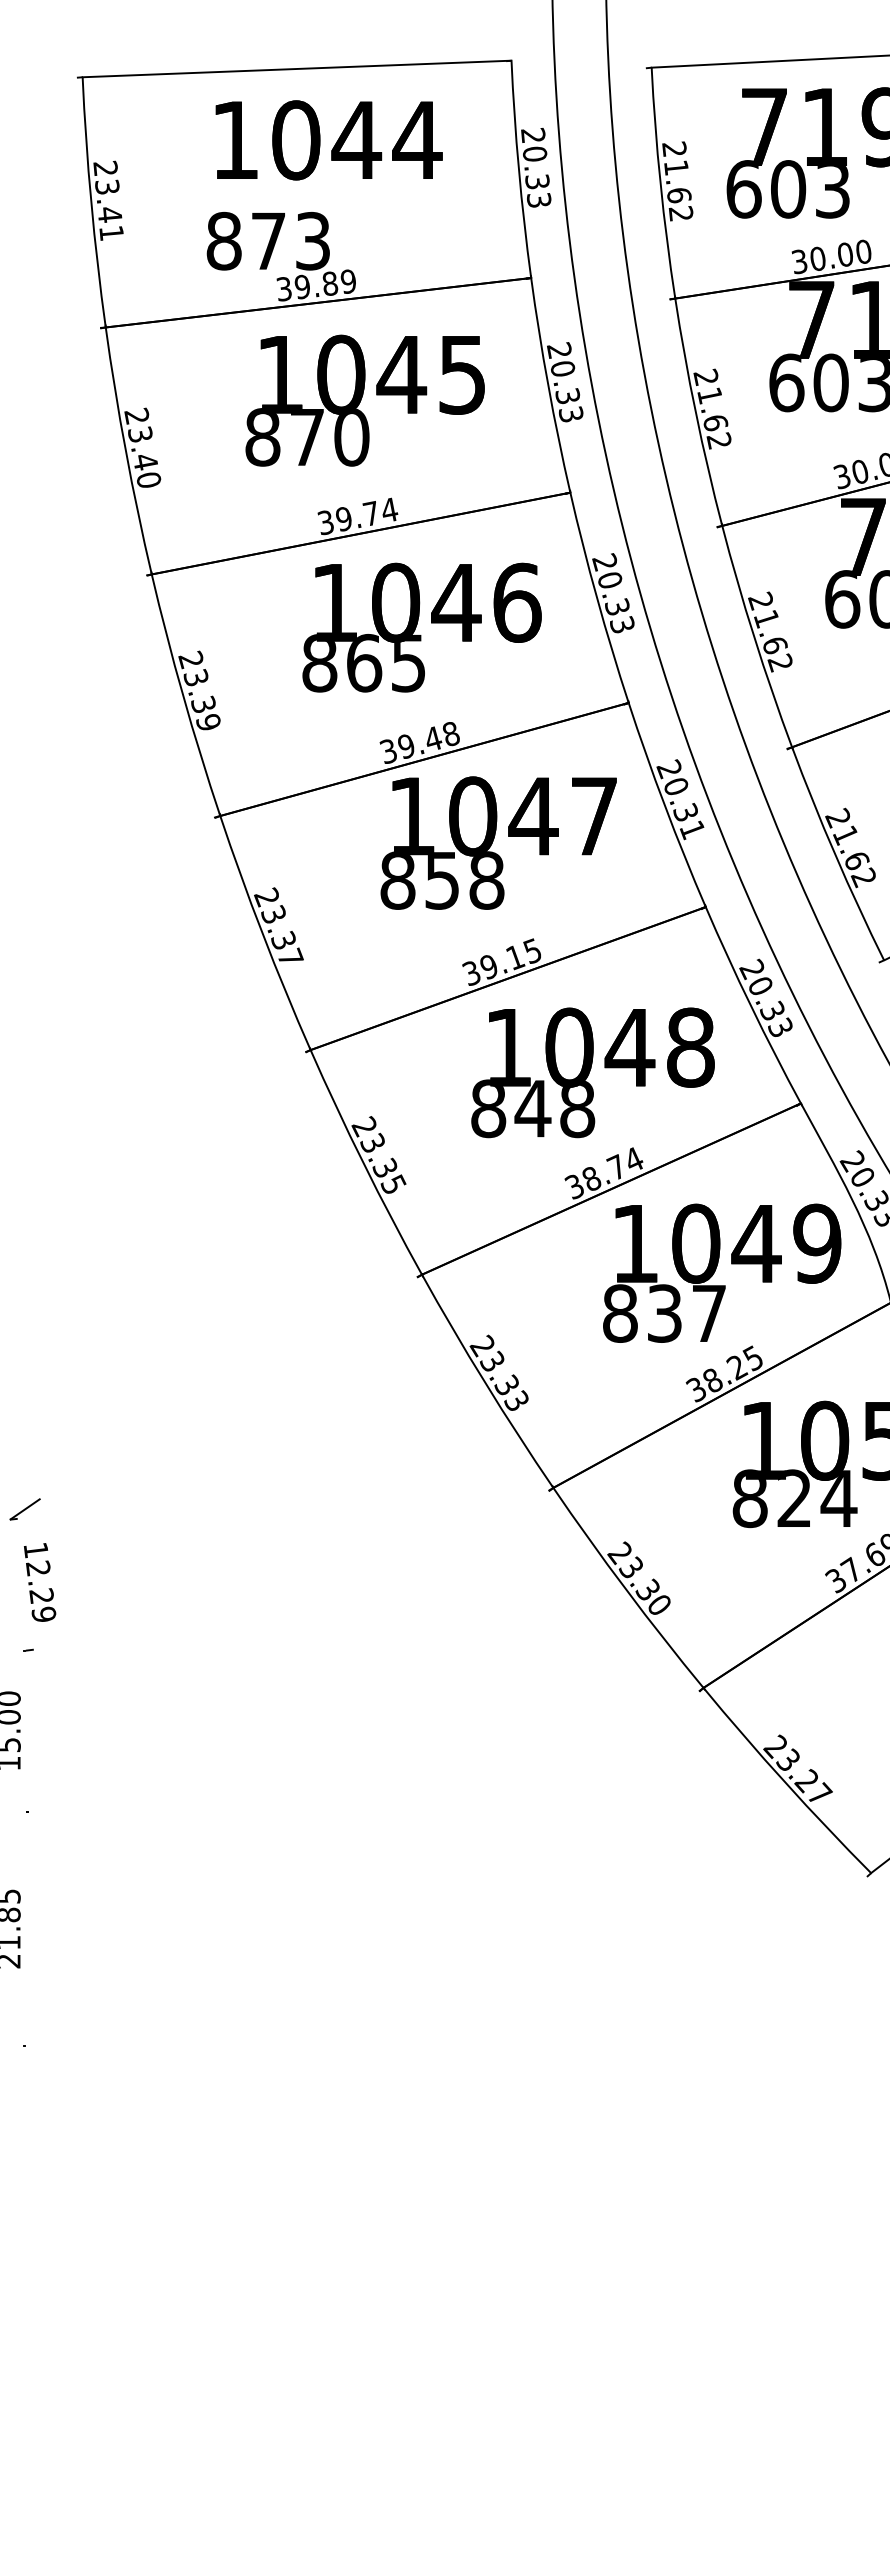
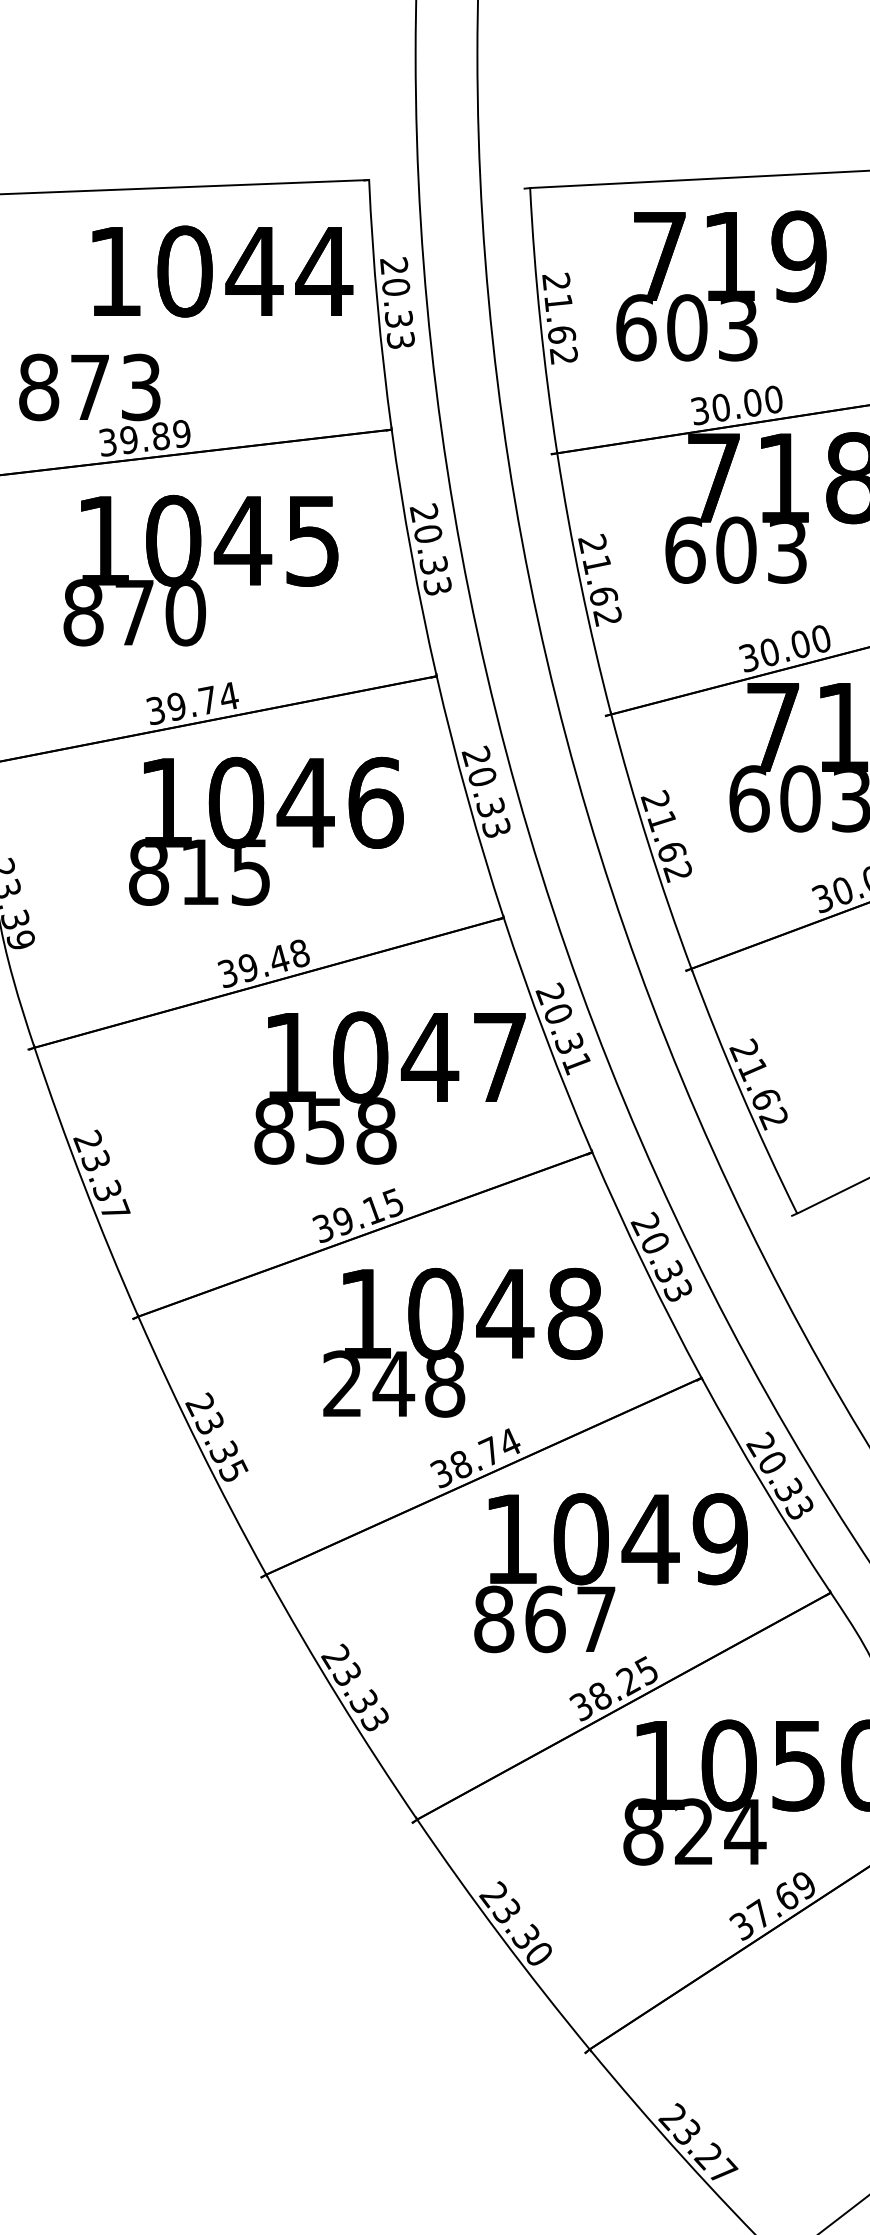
text: (328, 140) -> (222, 271), moved
text: (364, 662) -> (200, 871), 865 -> 815
text: (498, 842) -> (389, 1087), moved
text: (488, 1108) -> (342, 1383), 848 -> 248
text: (664, 1313) -> (544, 1619), 837 -> 867

